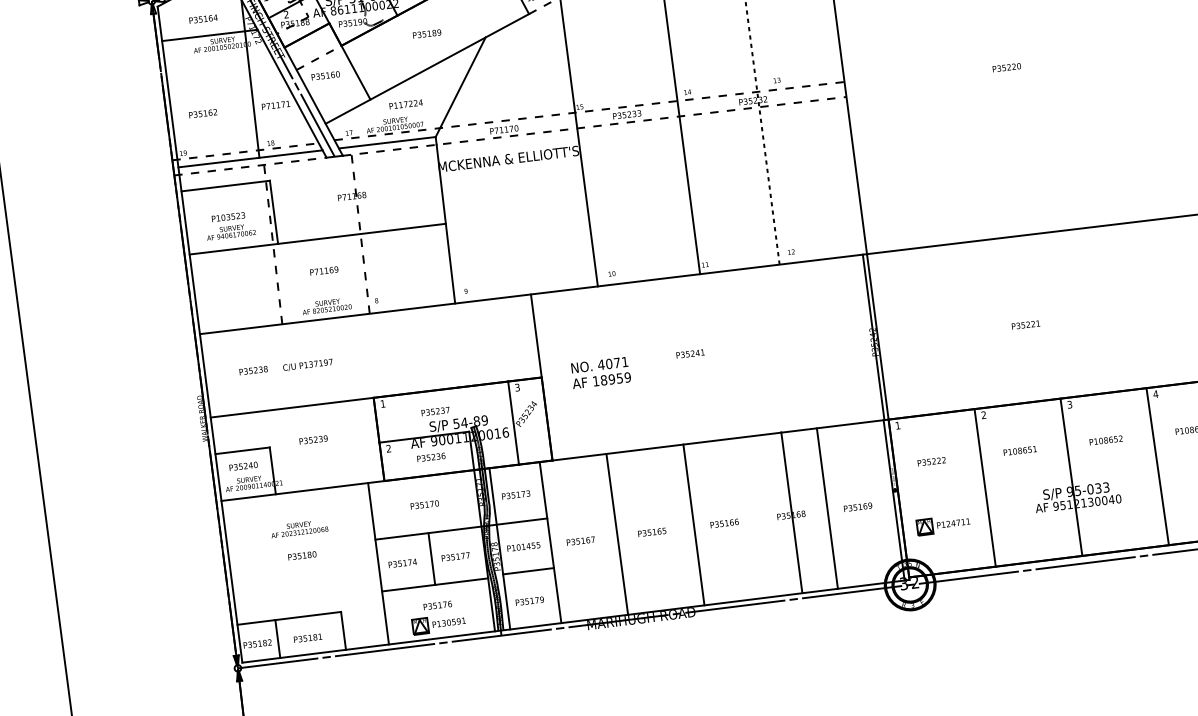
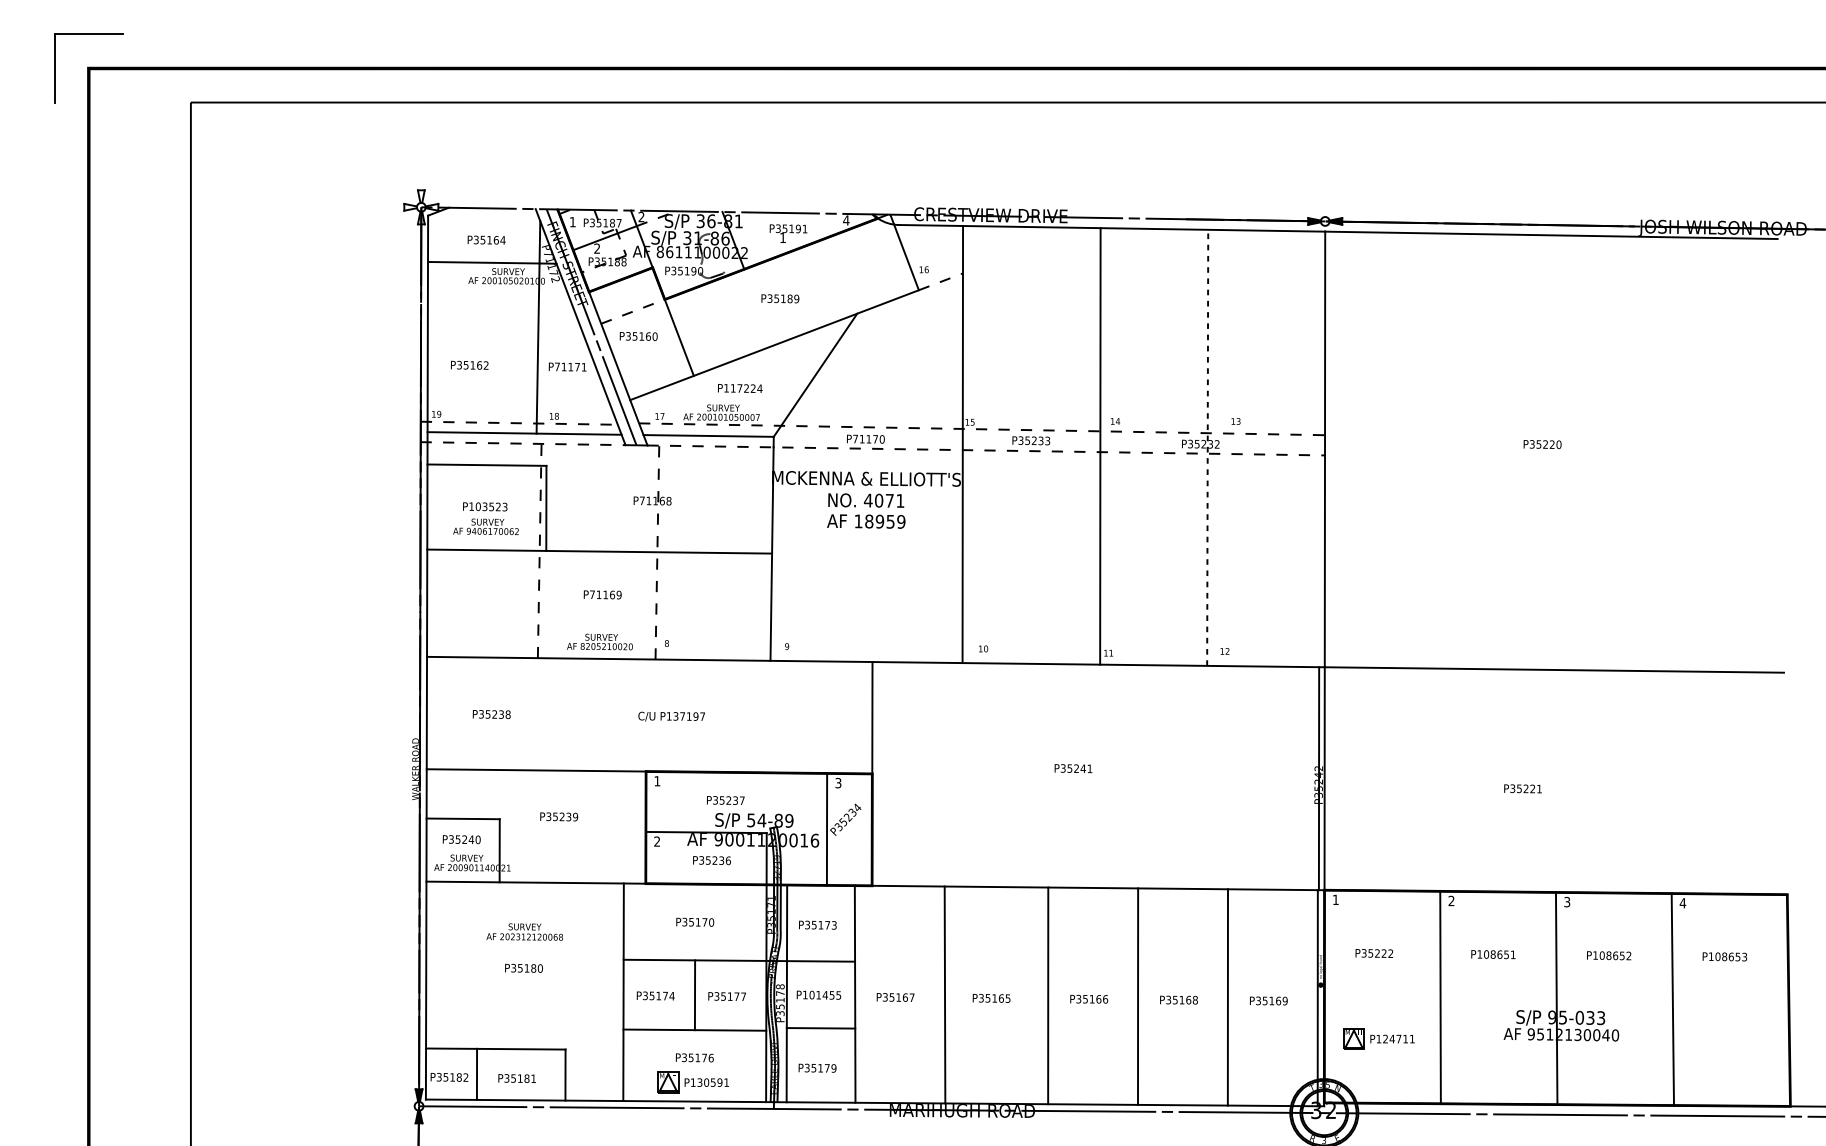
text: (307, 364) -> (671, 716), moved
text: (600, 372) -> (866, 510), moved
line: (792, 512) -> (1138, 996), moved

